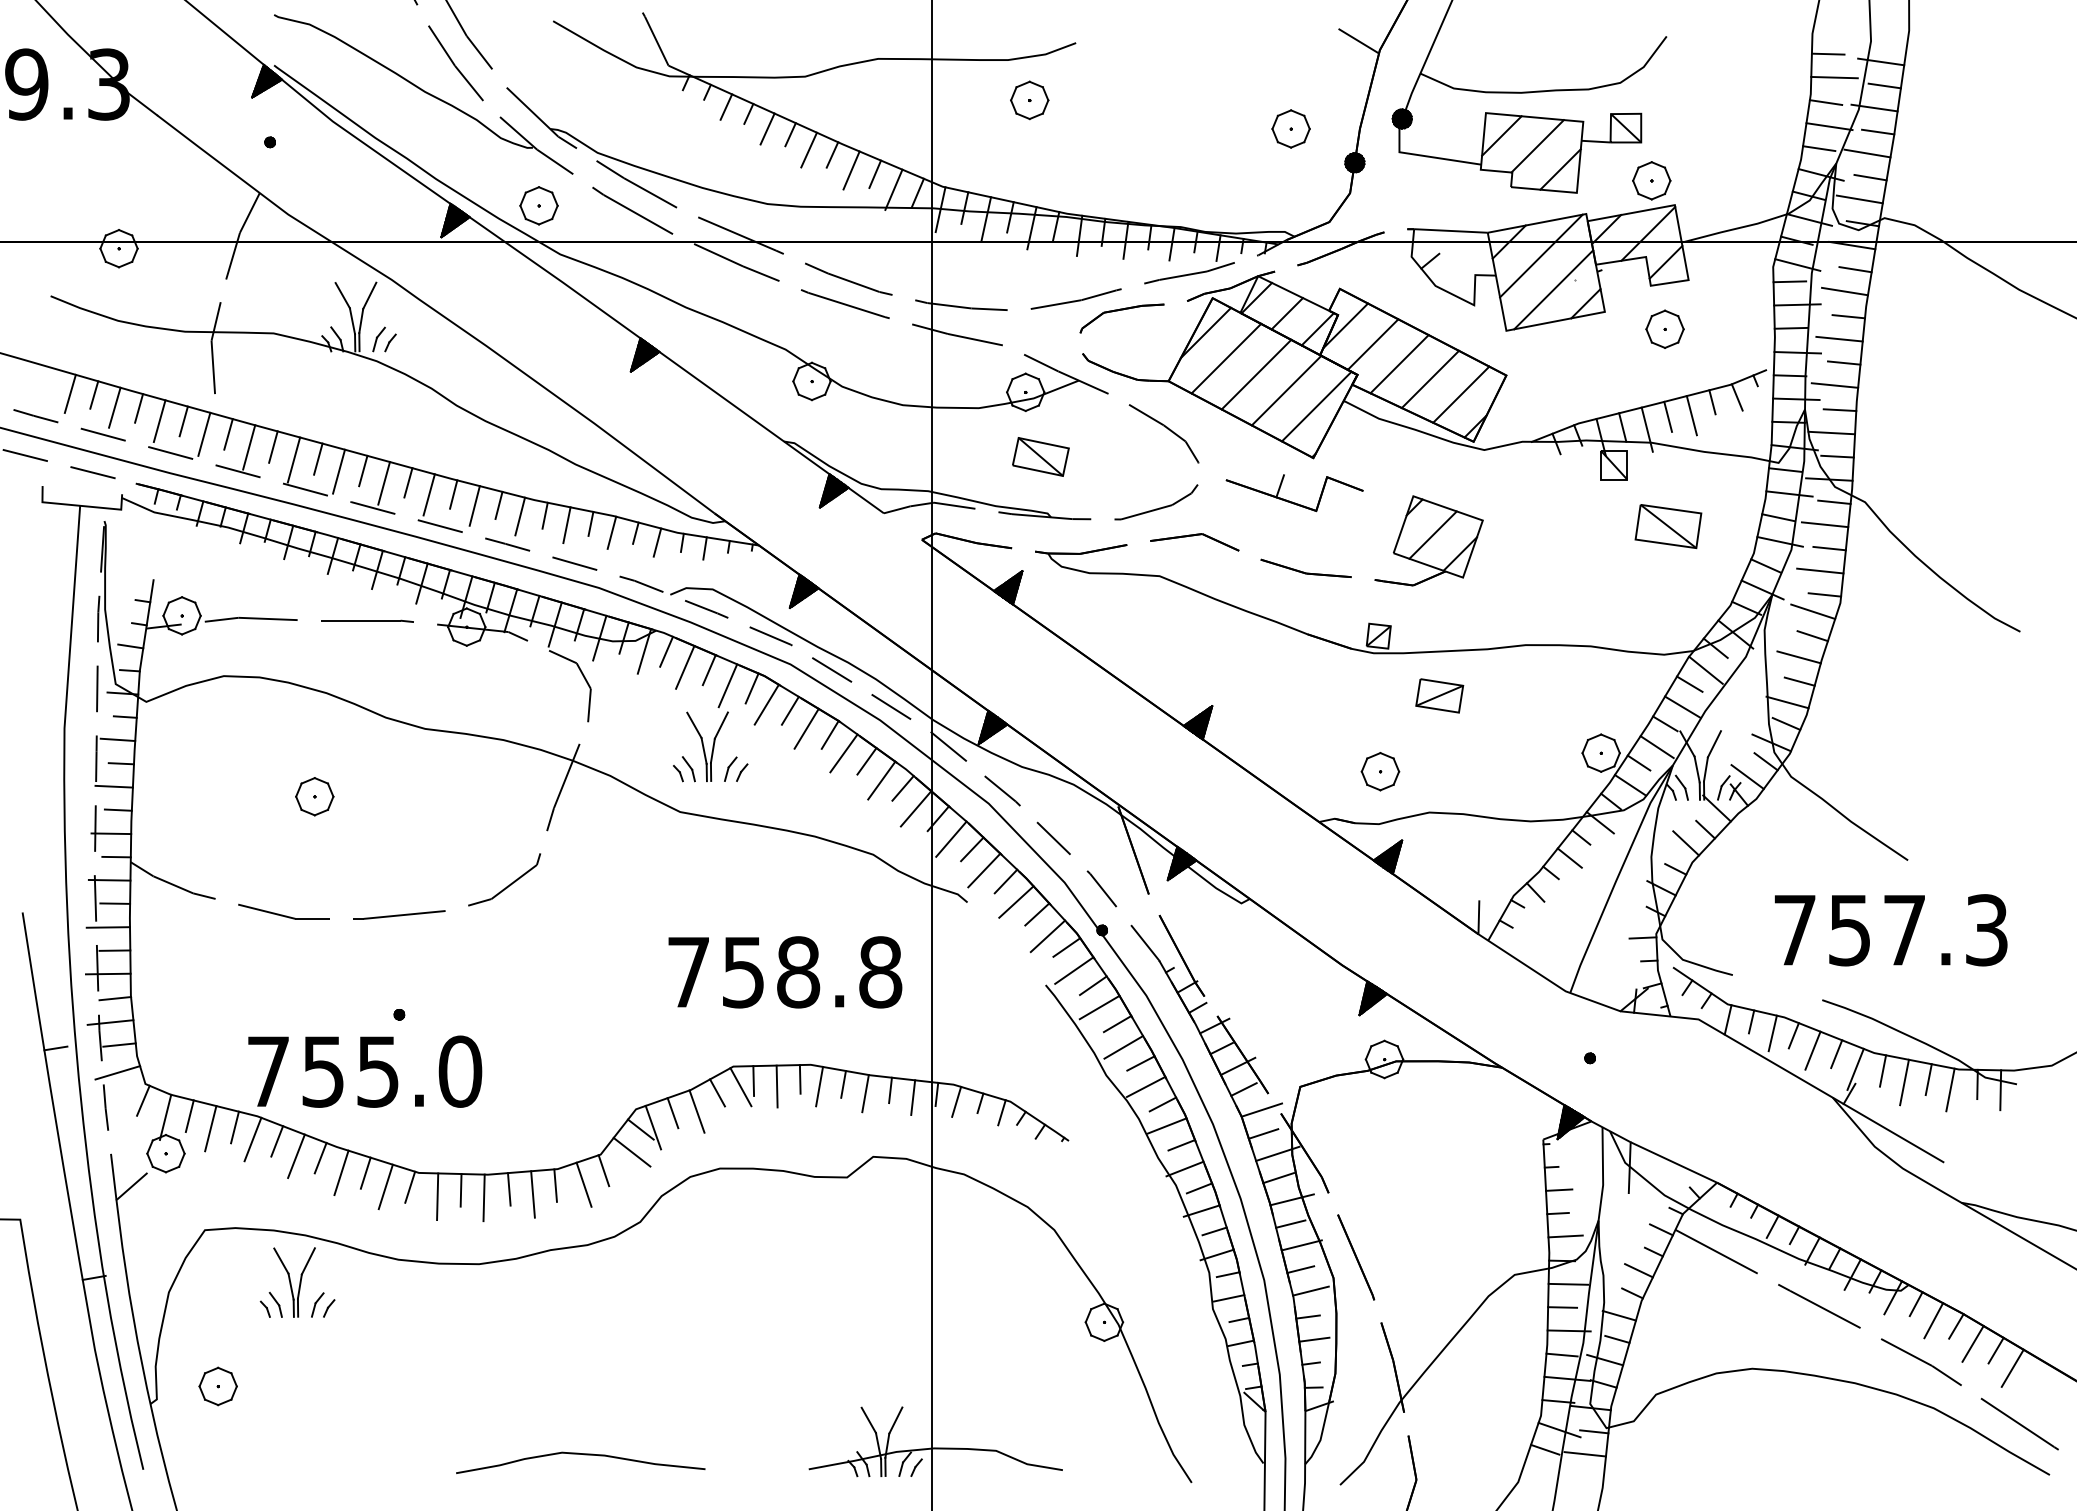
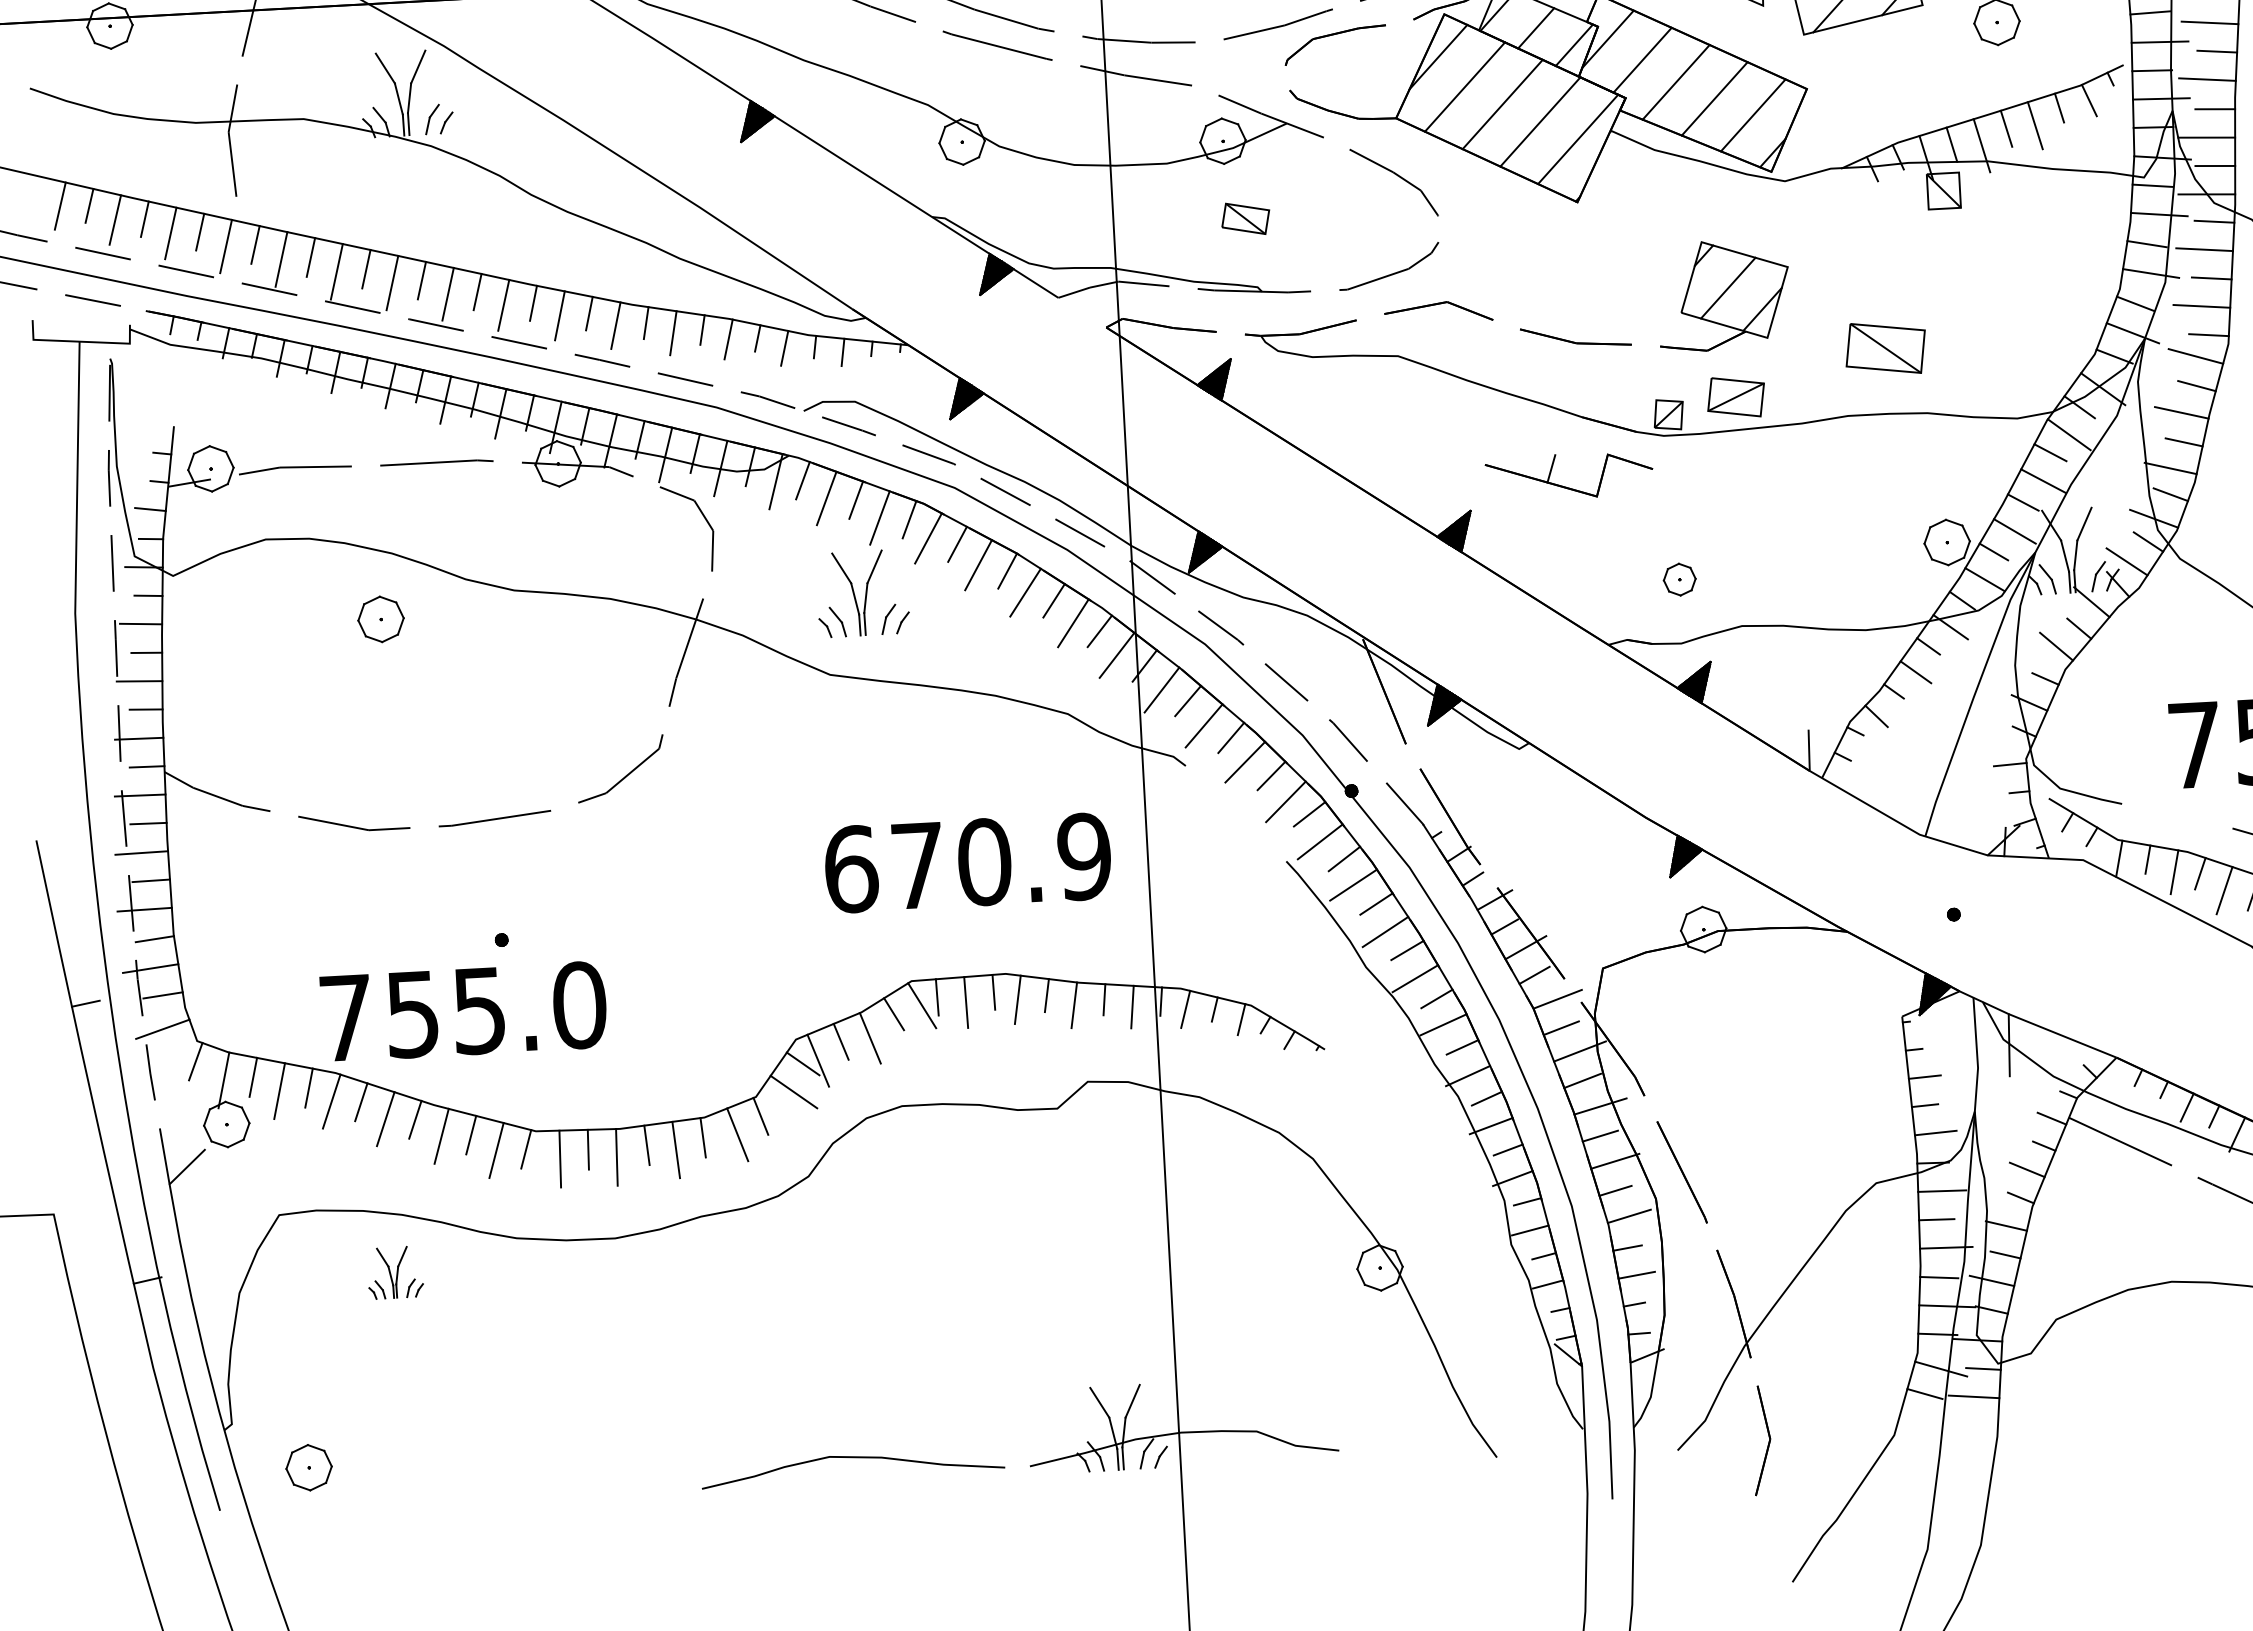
part: (1040, 456) -> (1245, 218), size x0.7
part: (1292, 501) -> (1567, 486), moved
part: (1668, 526) -> (1885, 348), moved
part: (1439, 695) -> (1735, 396), moved
part: (1380, 771) -> (1679, 579), size x0.7
part: (314, 796) -> (380, 619), moved
text: (784, 972) -> (967, 863), 758.8 -> 670.9
part: (297, 1282) -> (395, 1272), size x0.6
part: (217, 1386) -> (308, 1467), moved
curve: (580, 1454) -> (852, 1457), moved

